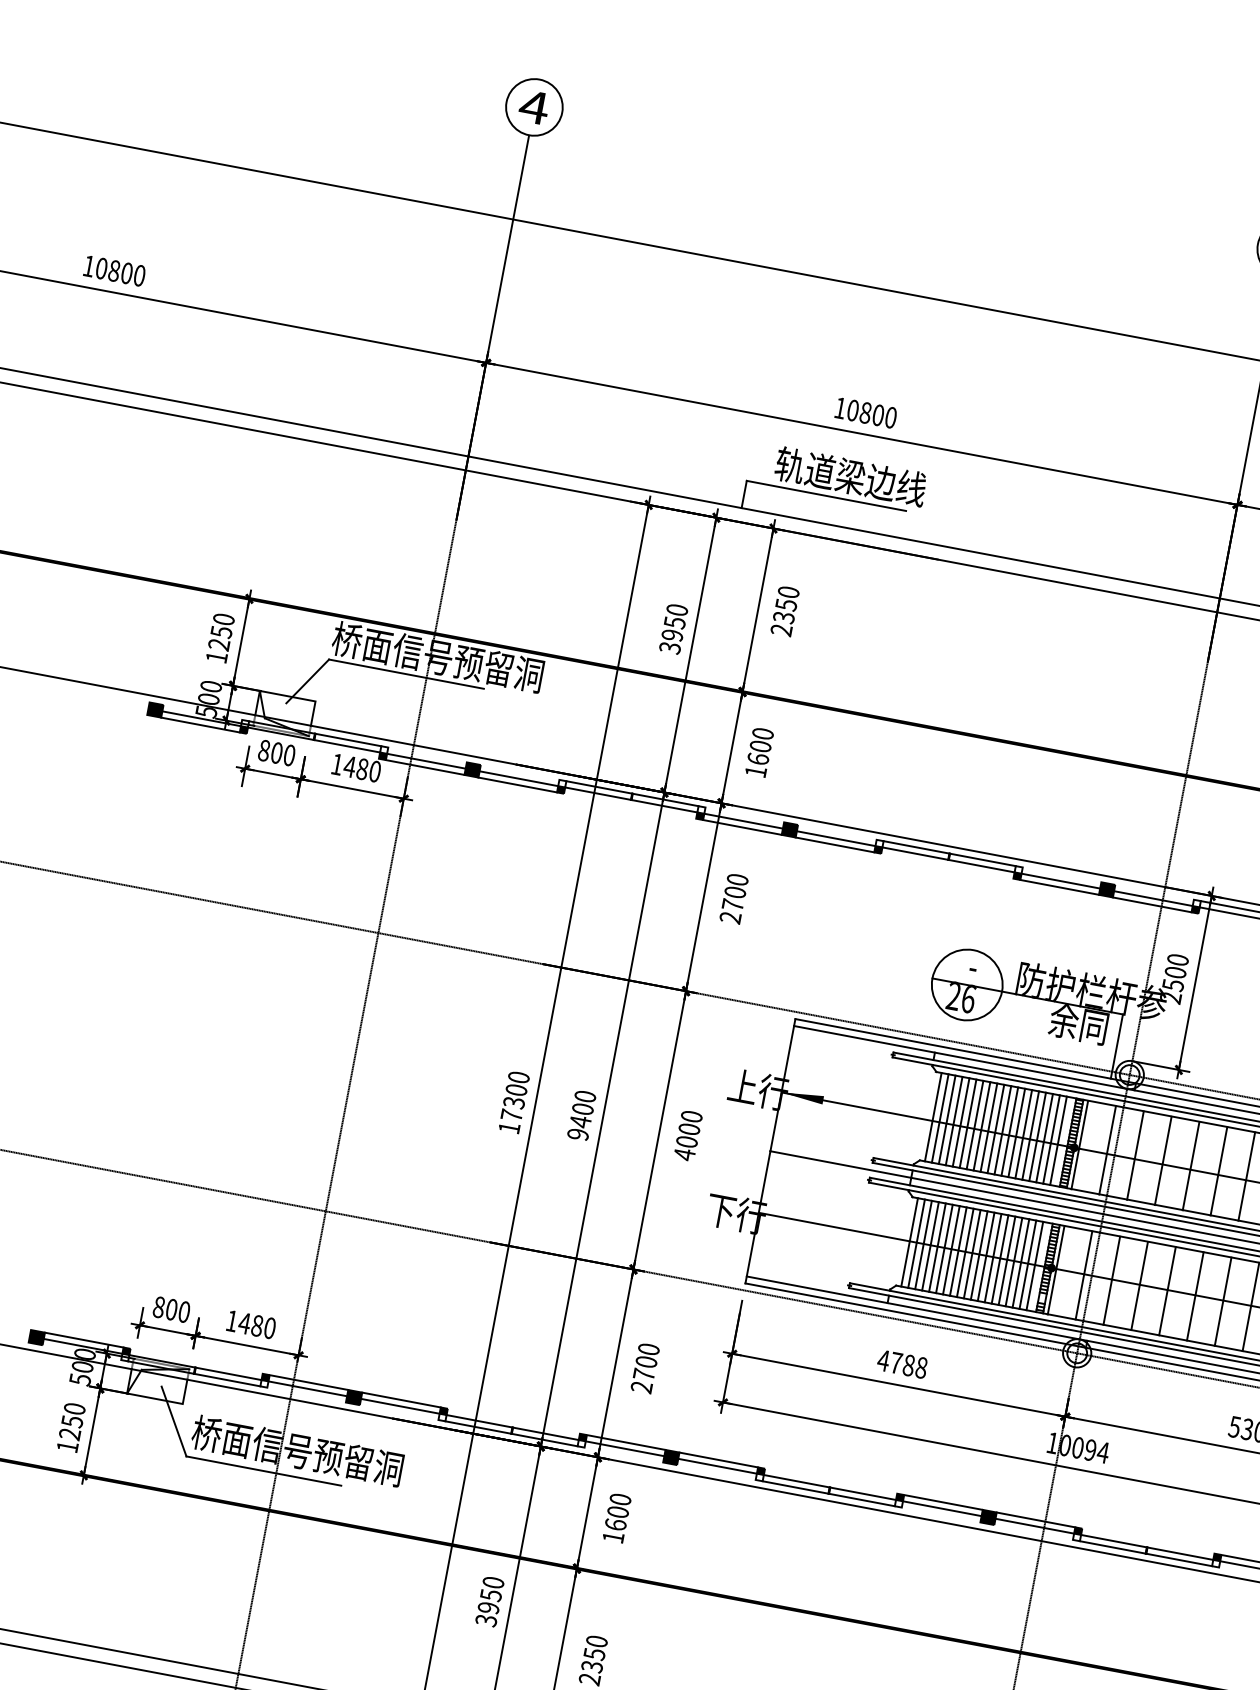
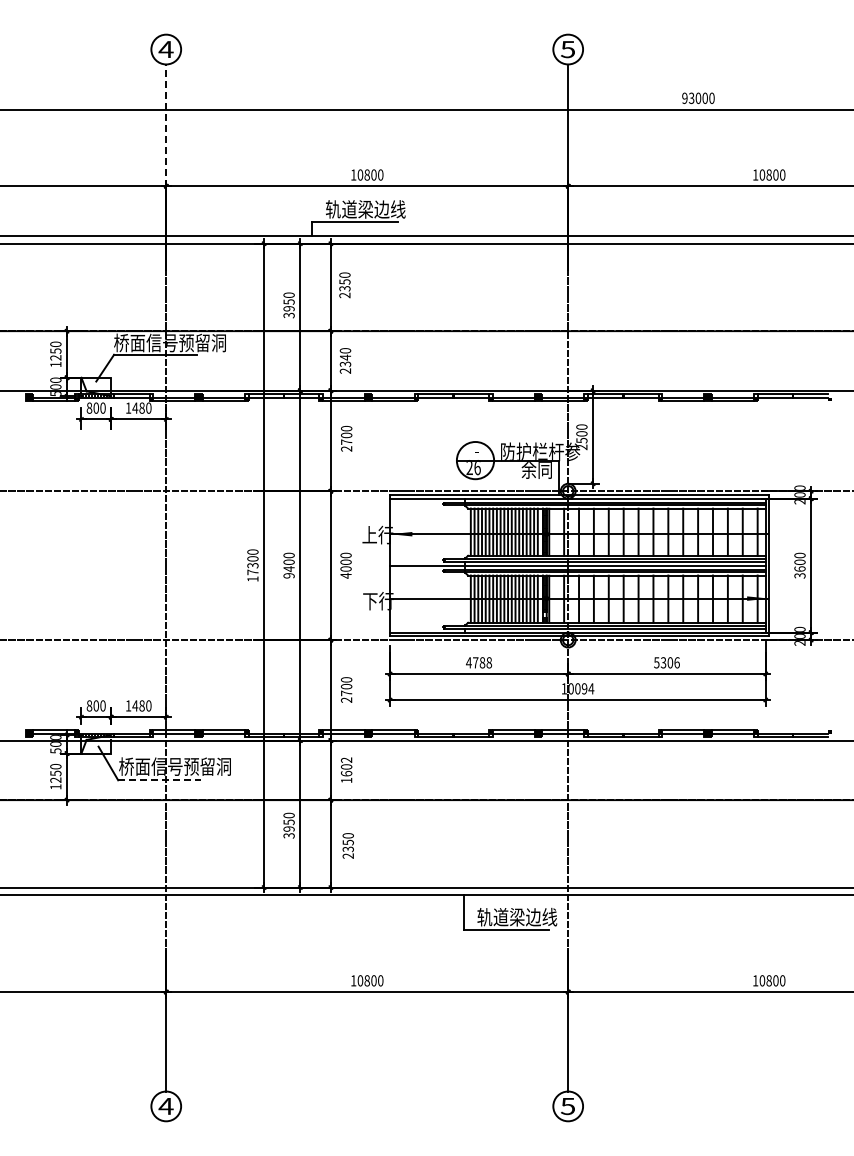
line: (508, 249) -> (166, 125), solid -> dashed
text: (758, 757) -> (345, 363), 1600 -> 2340
line: (265, 1471) -> (160, 780), solid -> dashed
text: (620, 1498) -> (346, 759), 1600 -> 1602

